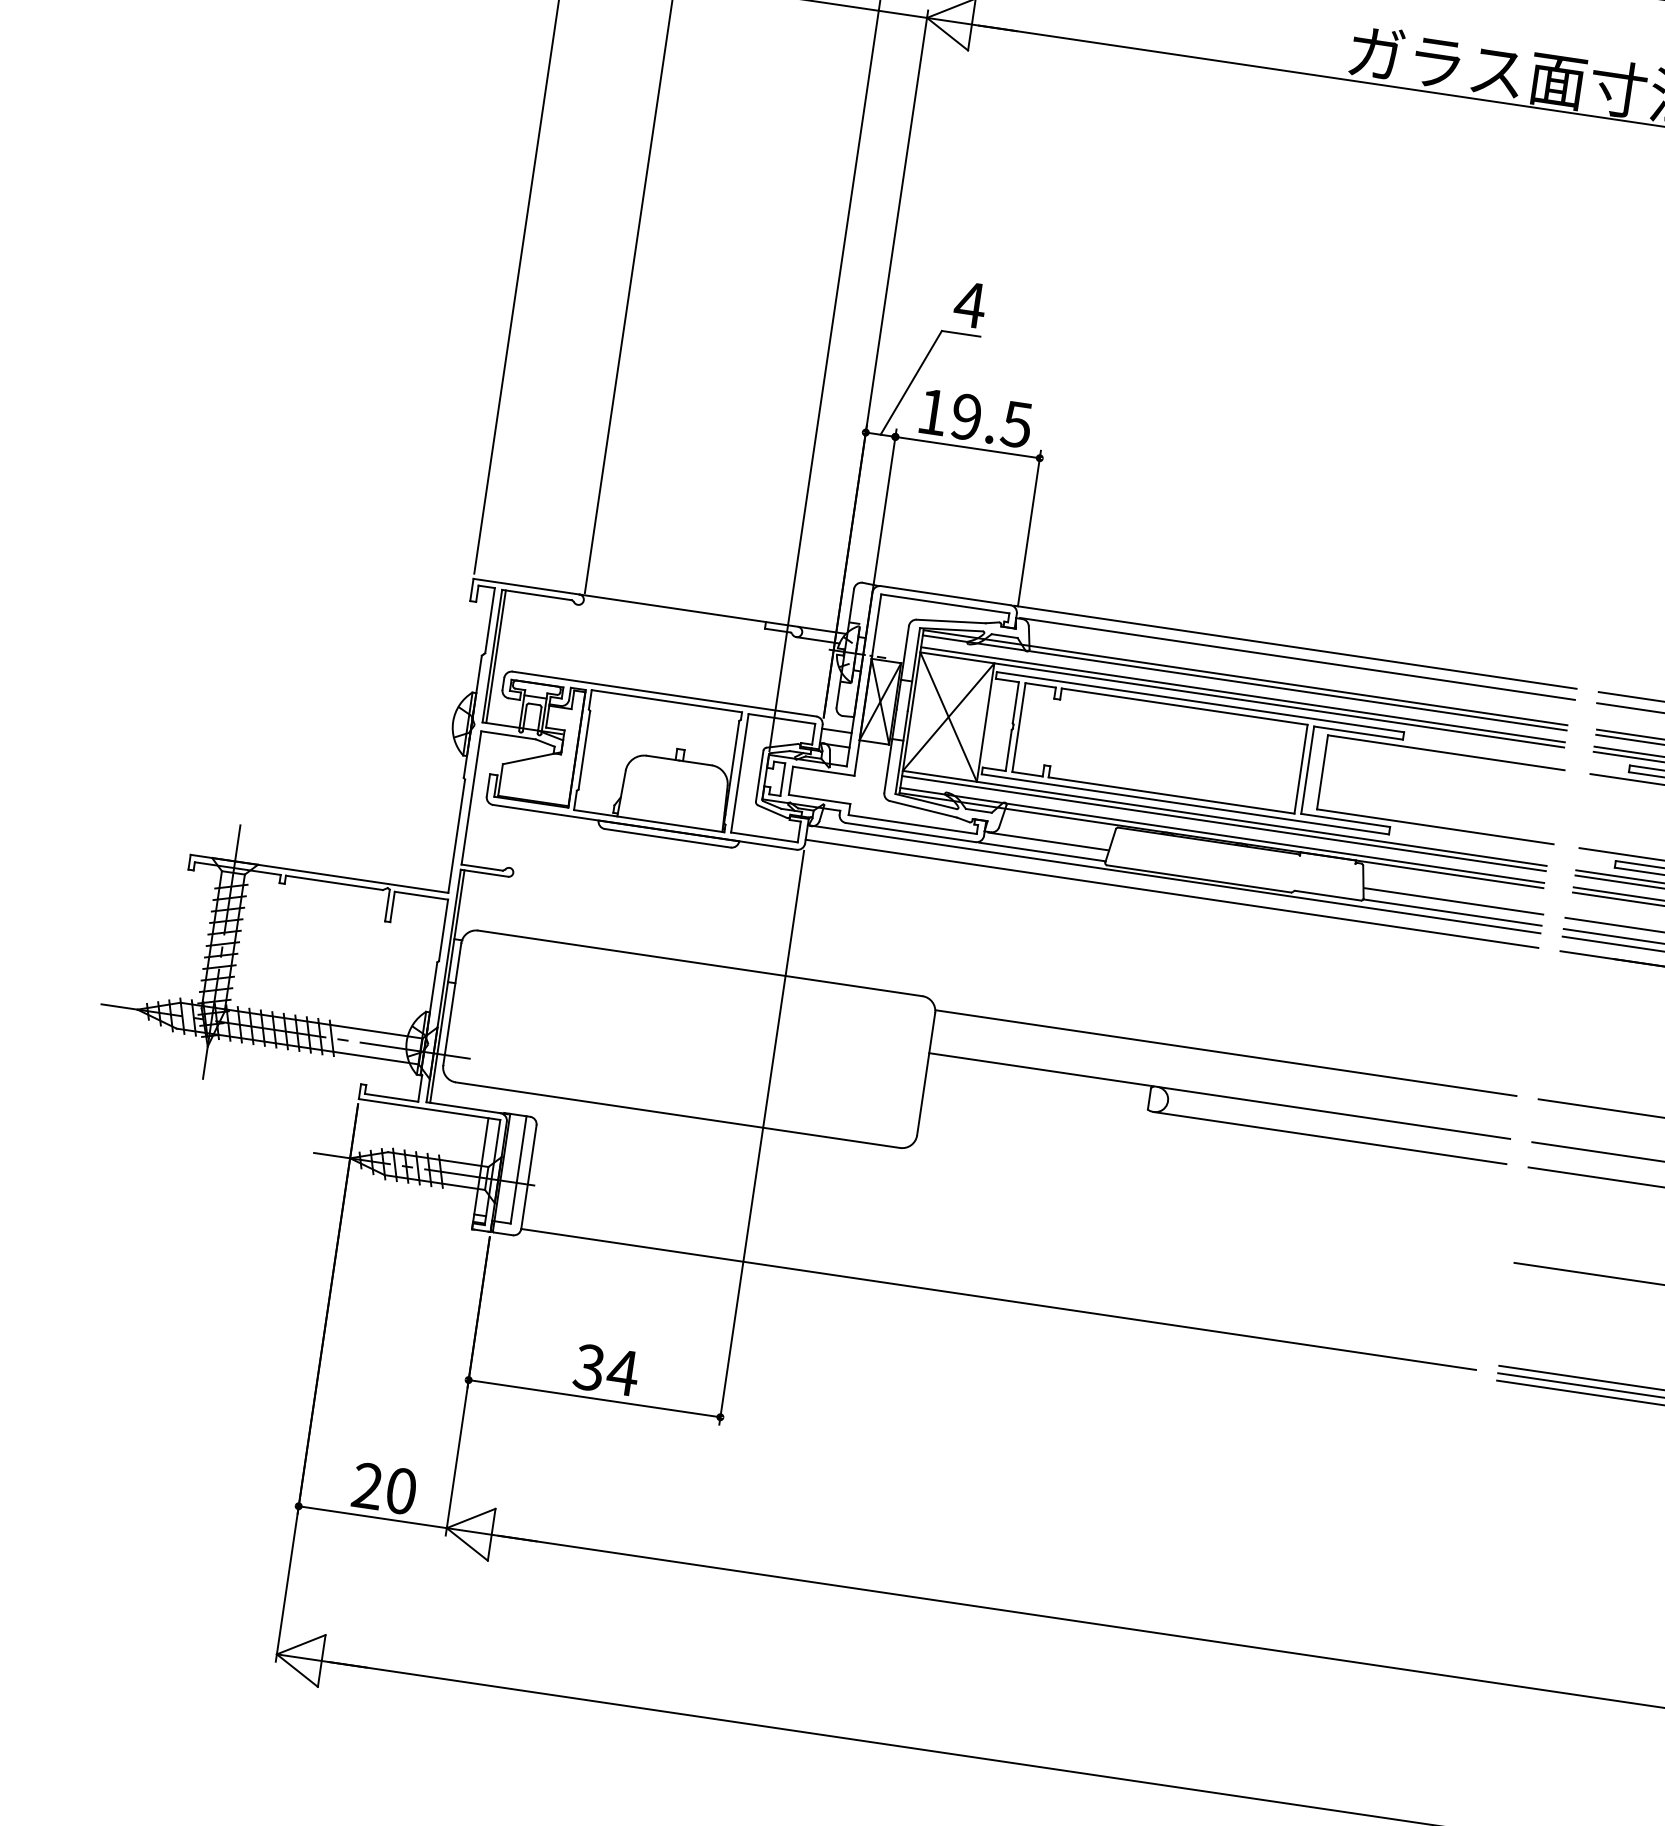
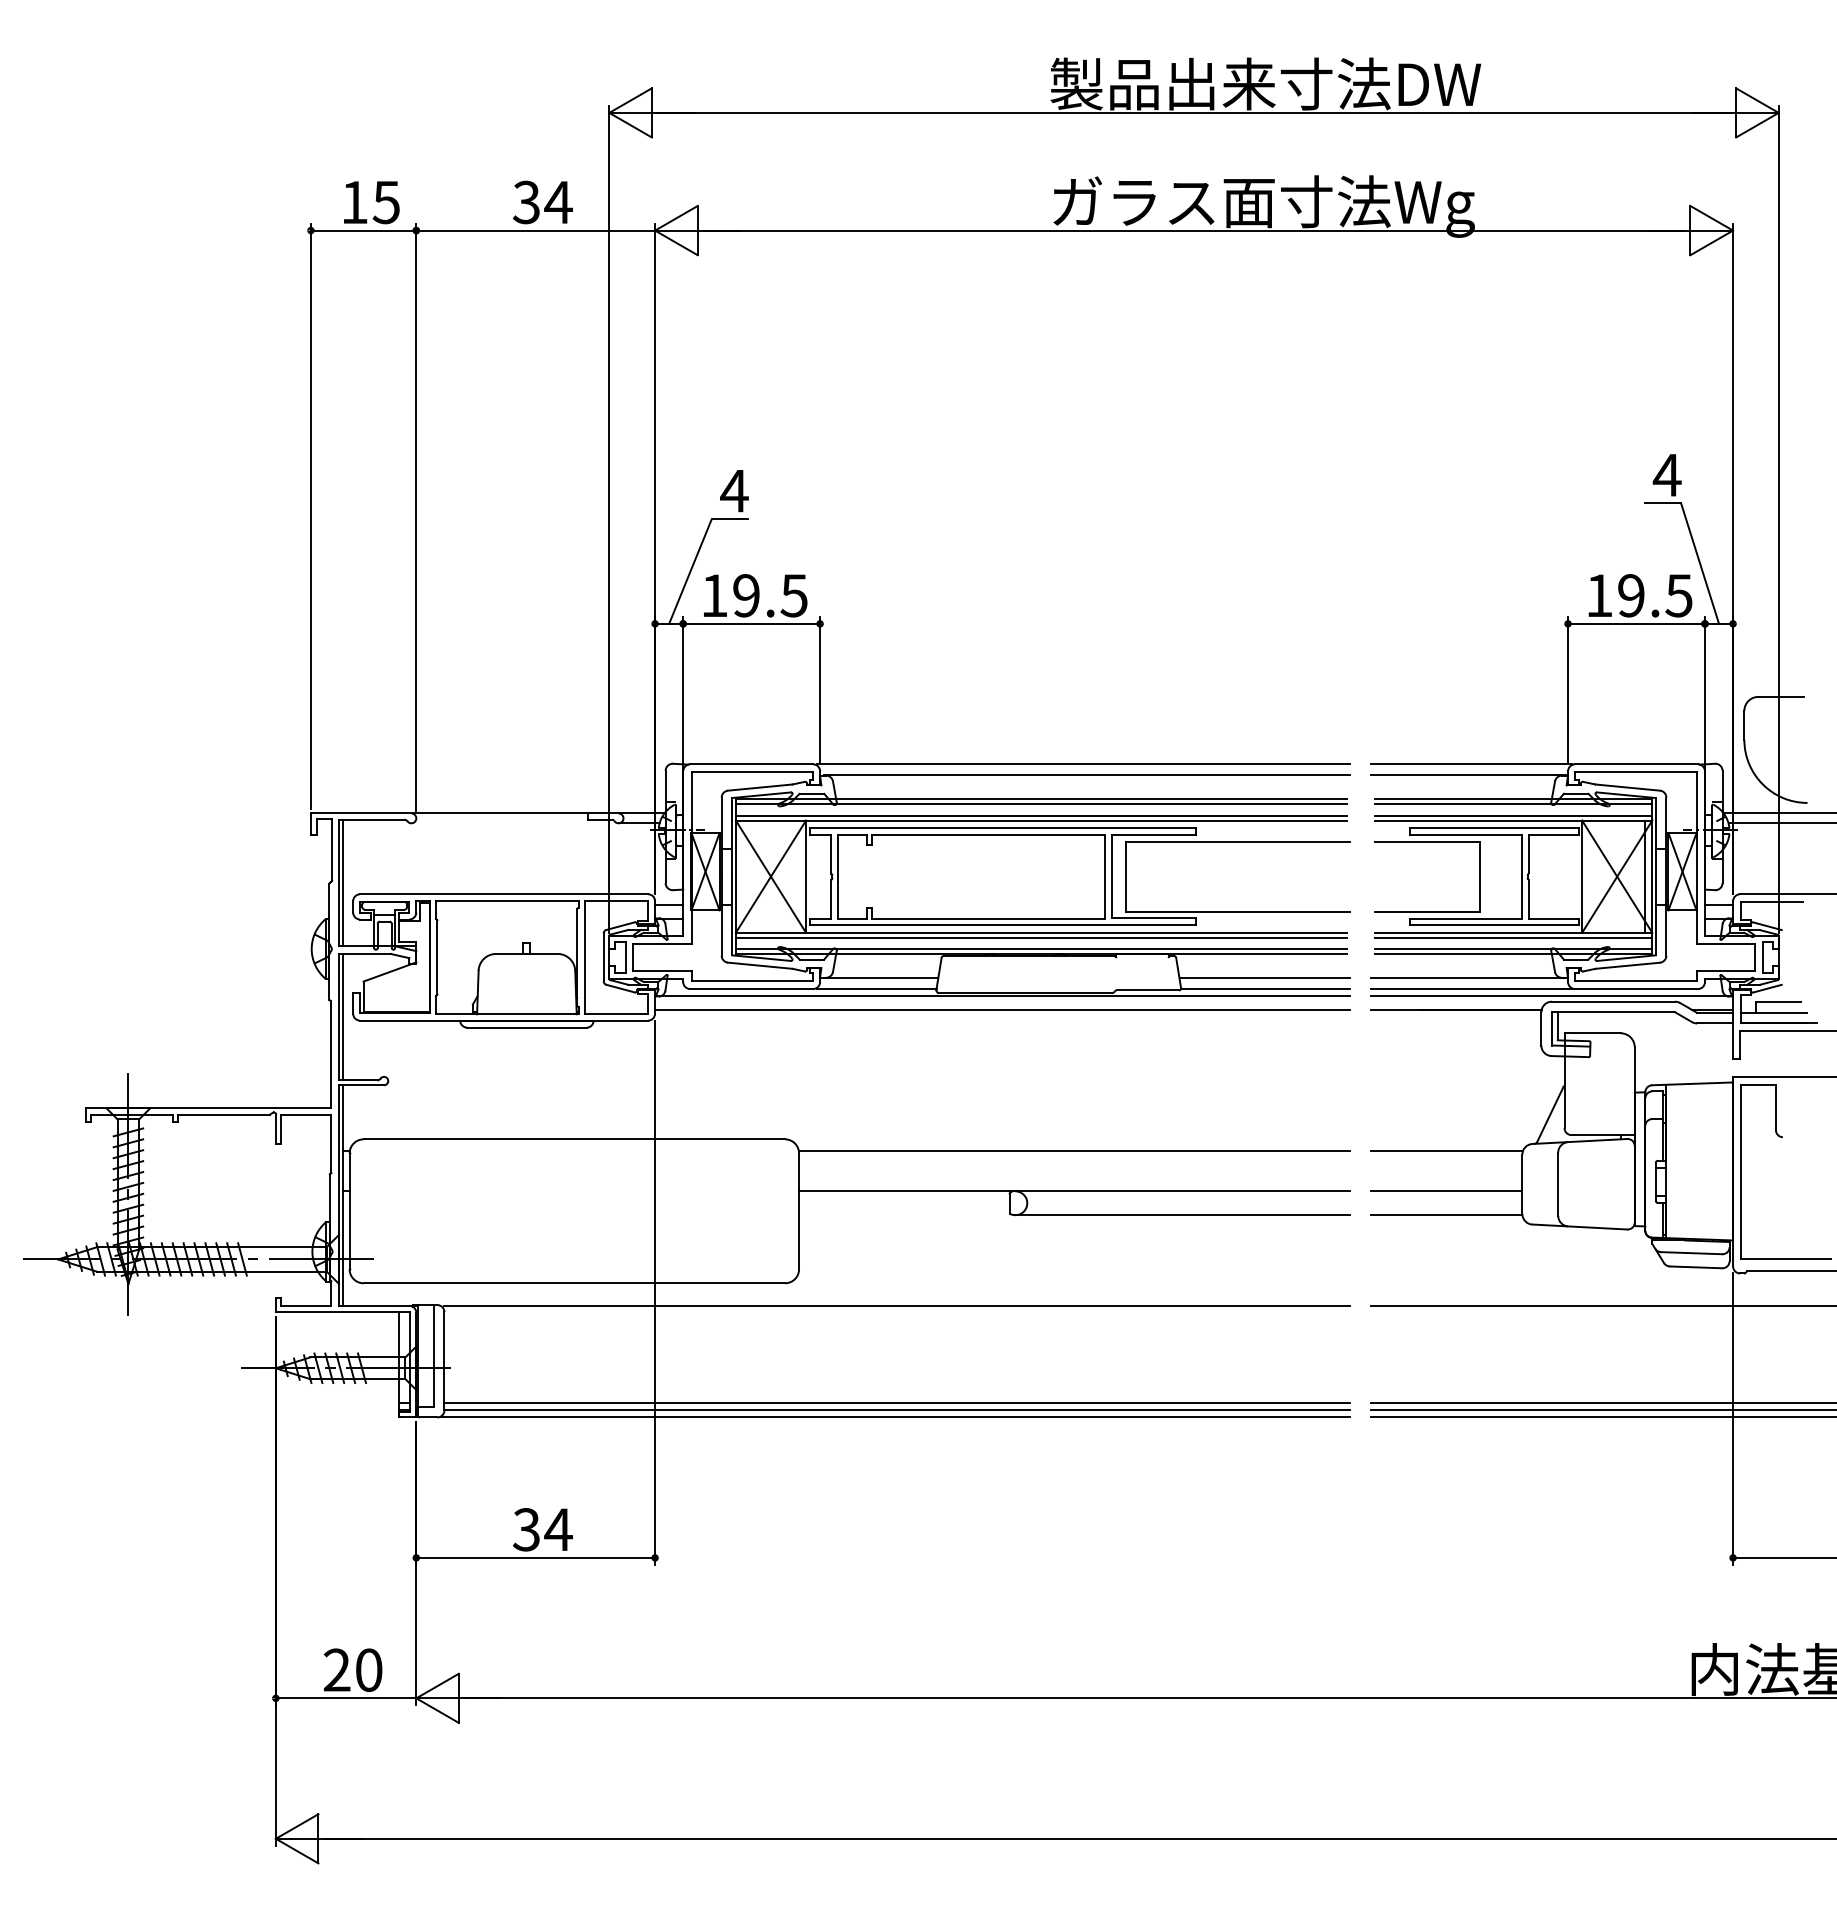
line: (475, 797) -> (342, 1016), added
line: (1015, 1188) -> (897, 1305), added
line: (1000, 1292) -> (897, 1403), added
line: (995, 1306) -> (895, 1417), added

